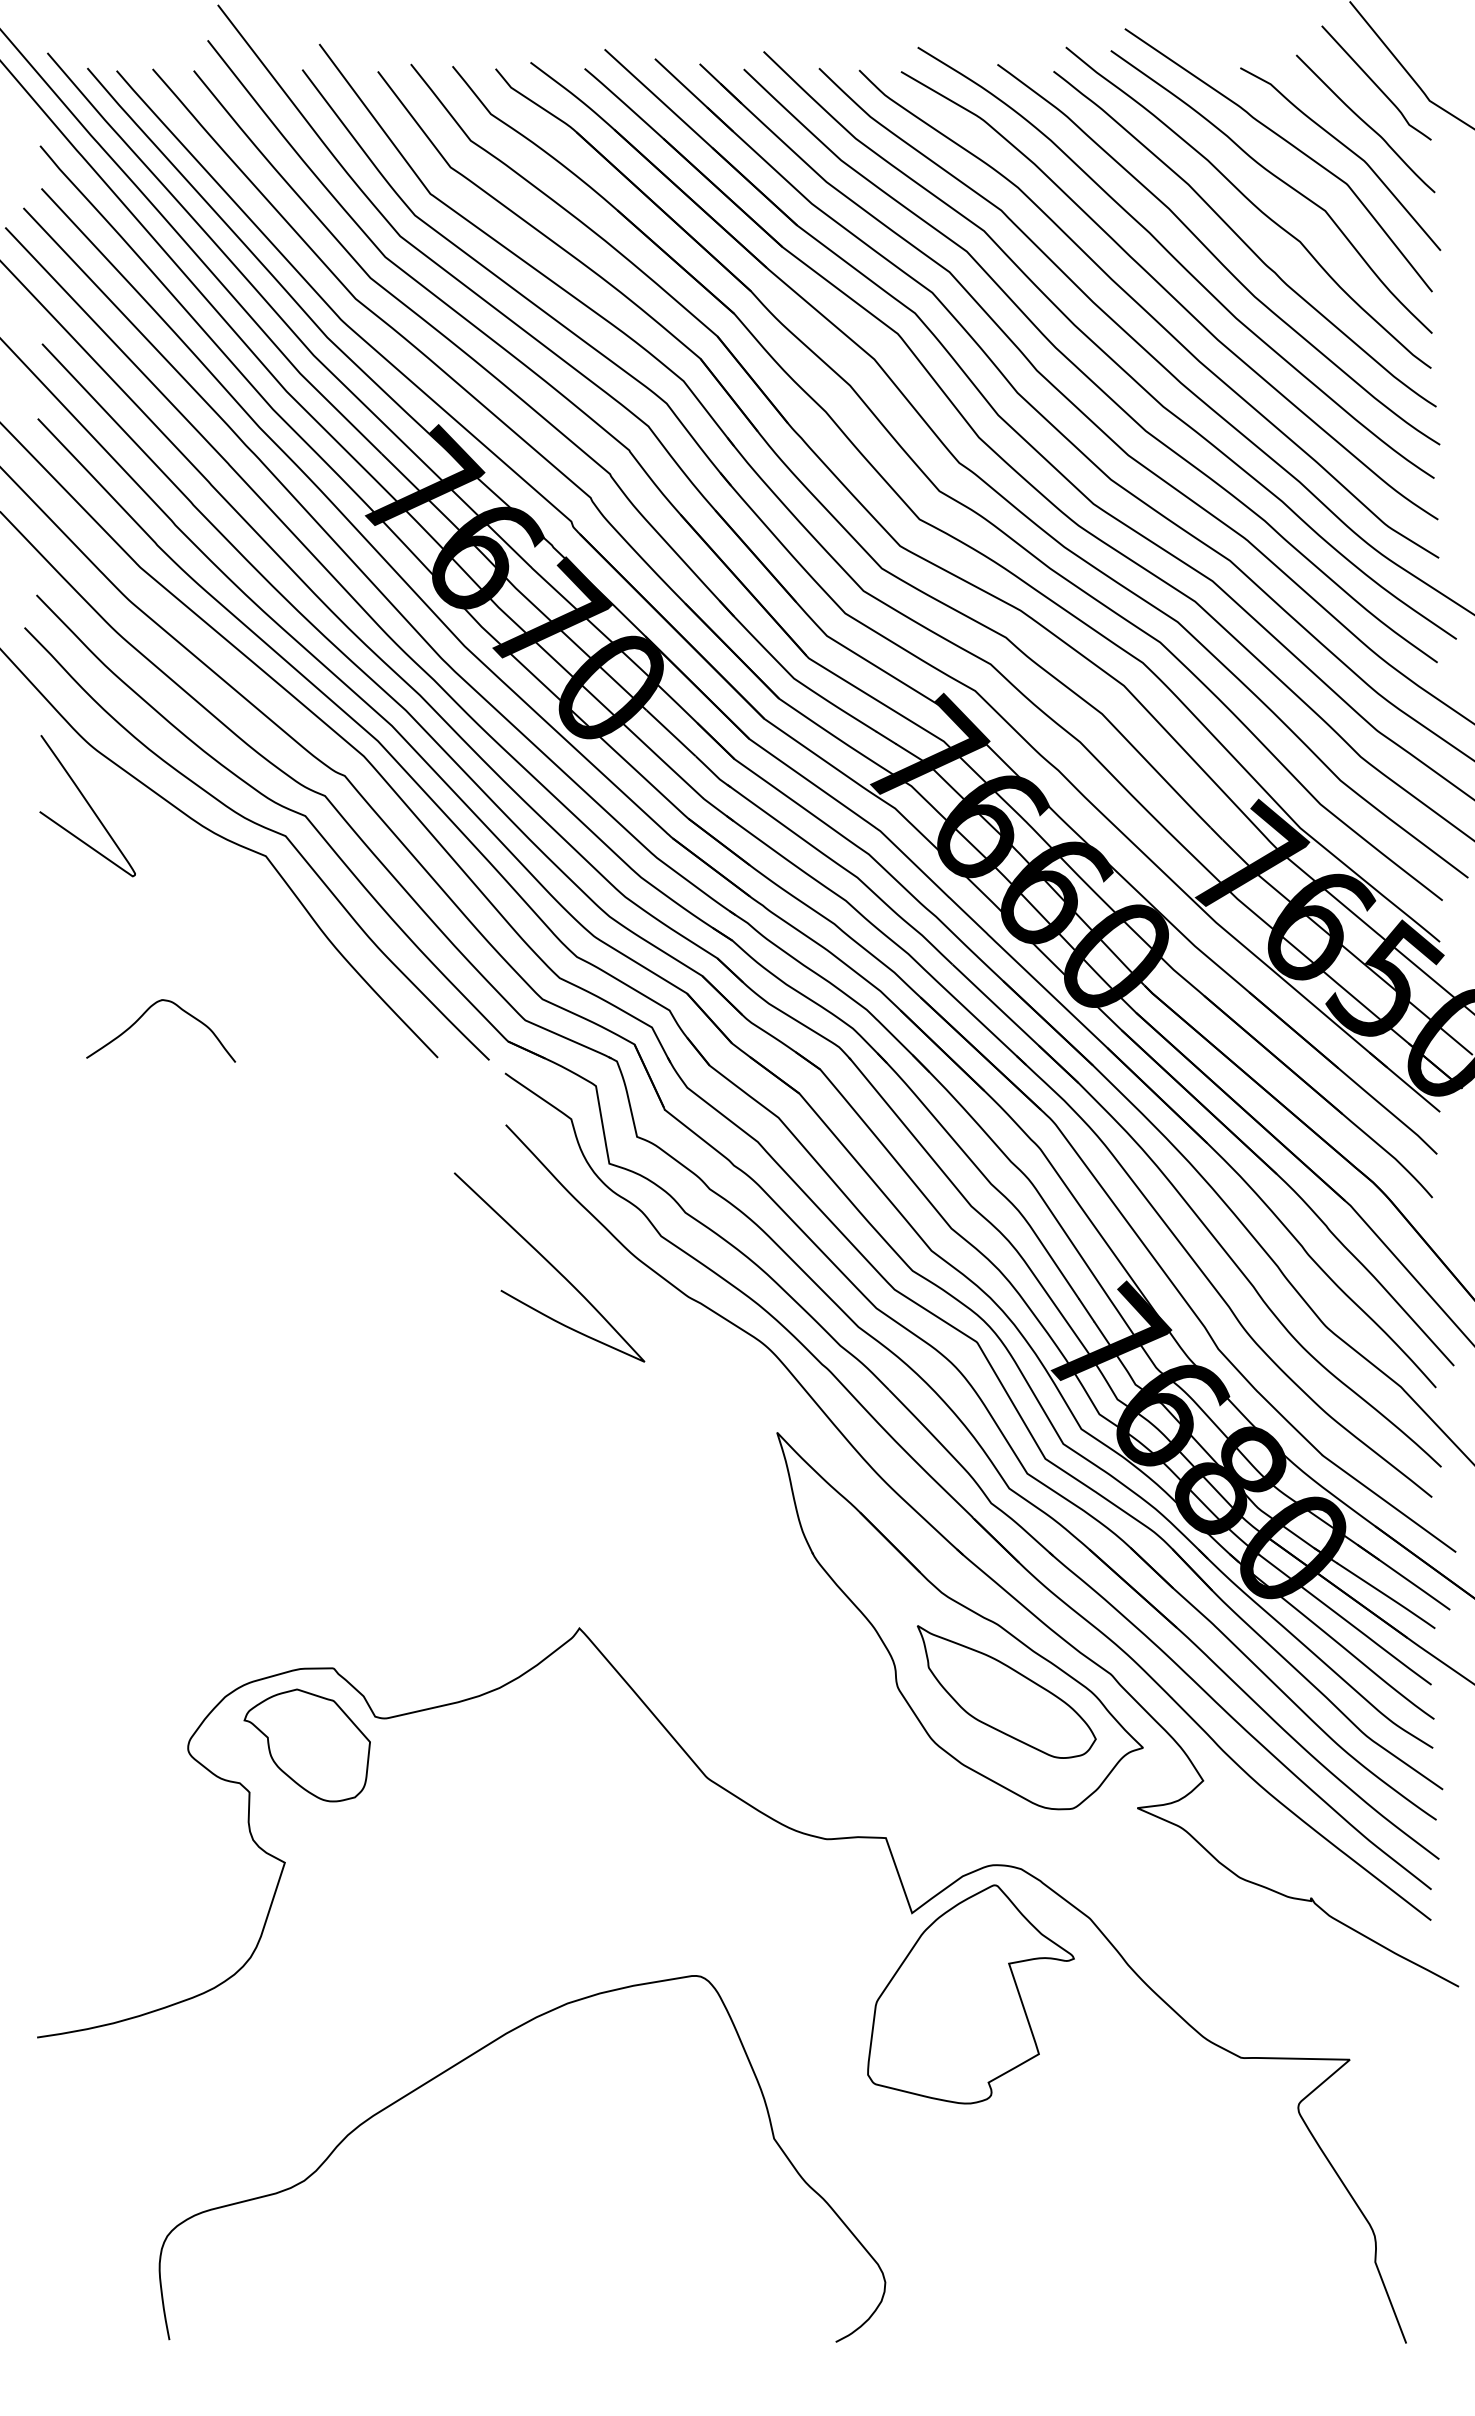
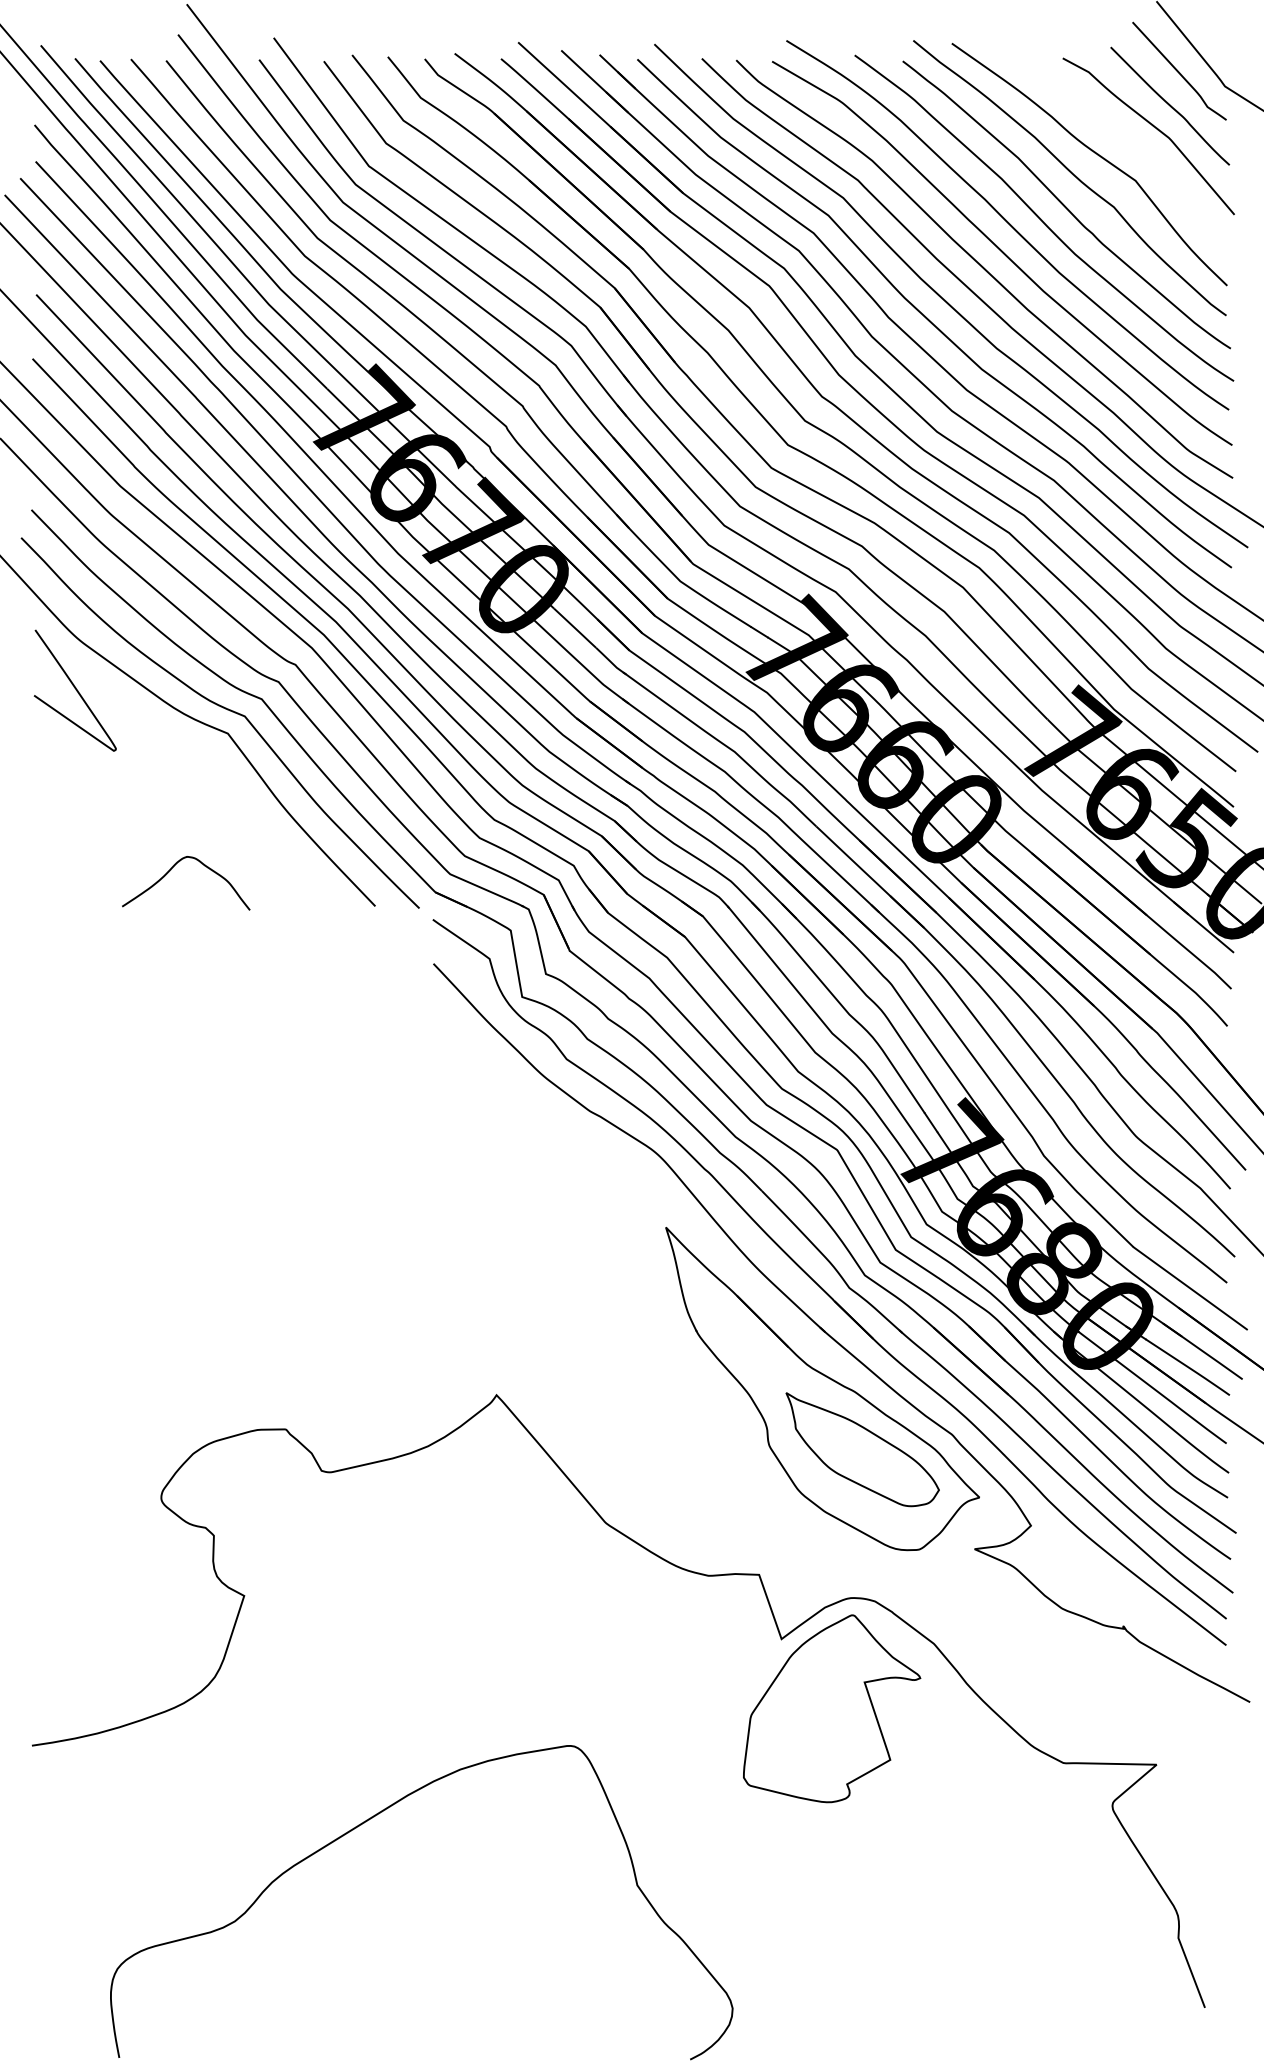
curve: (1290, 145) -> (1105, 124), removed
curve: (142, 1017) -> (170, 871), moved
curve: (550, 1265) -> (471, 1084), removed
part: (307, 1745) -> (263, 1495), removed
curve: (461, 2062) -> (369, 1820), moved

